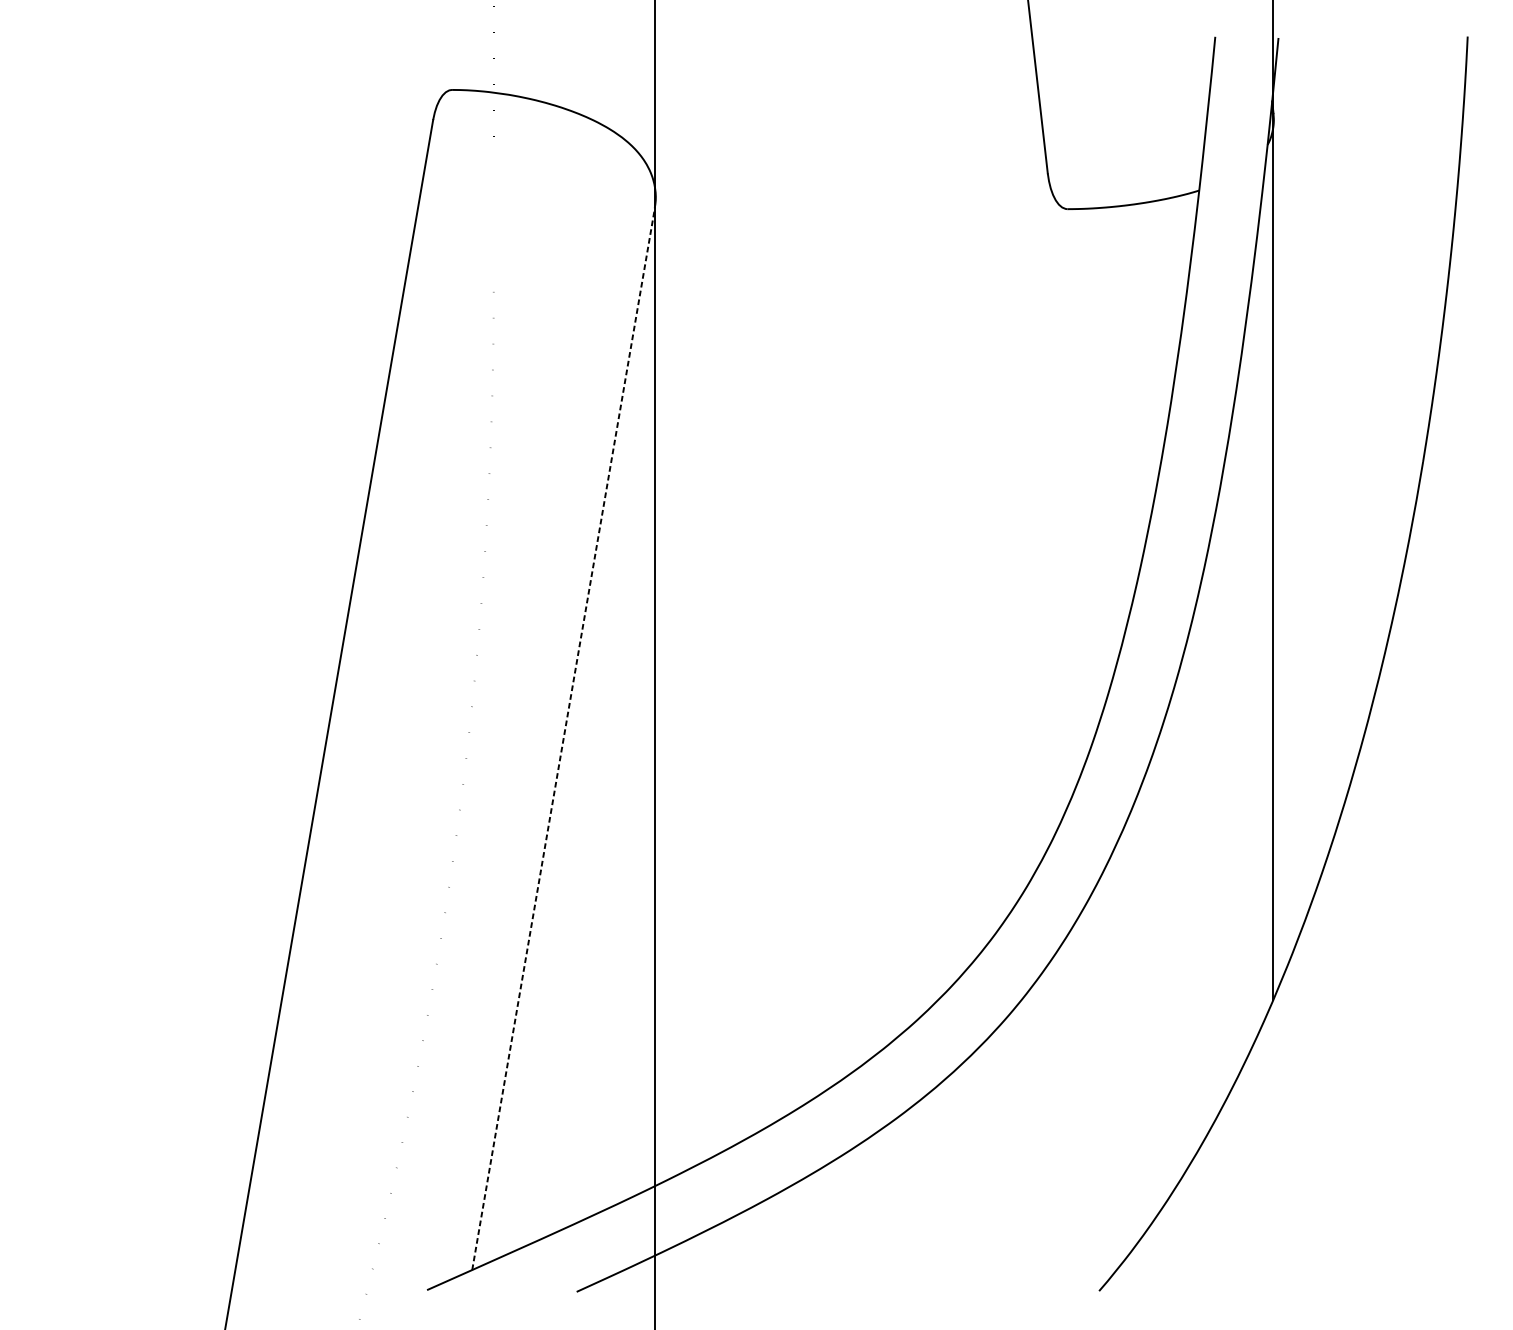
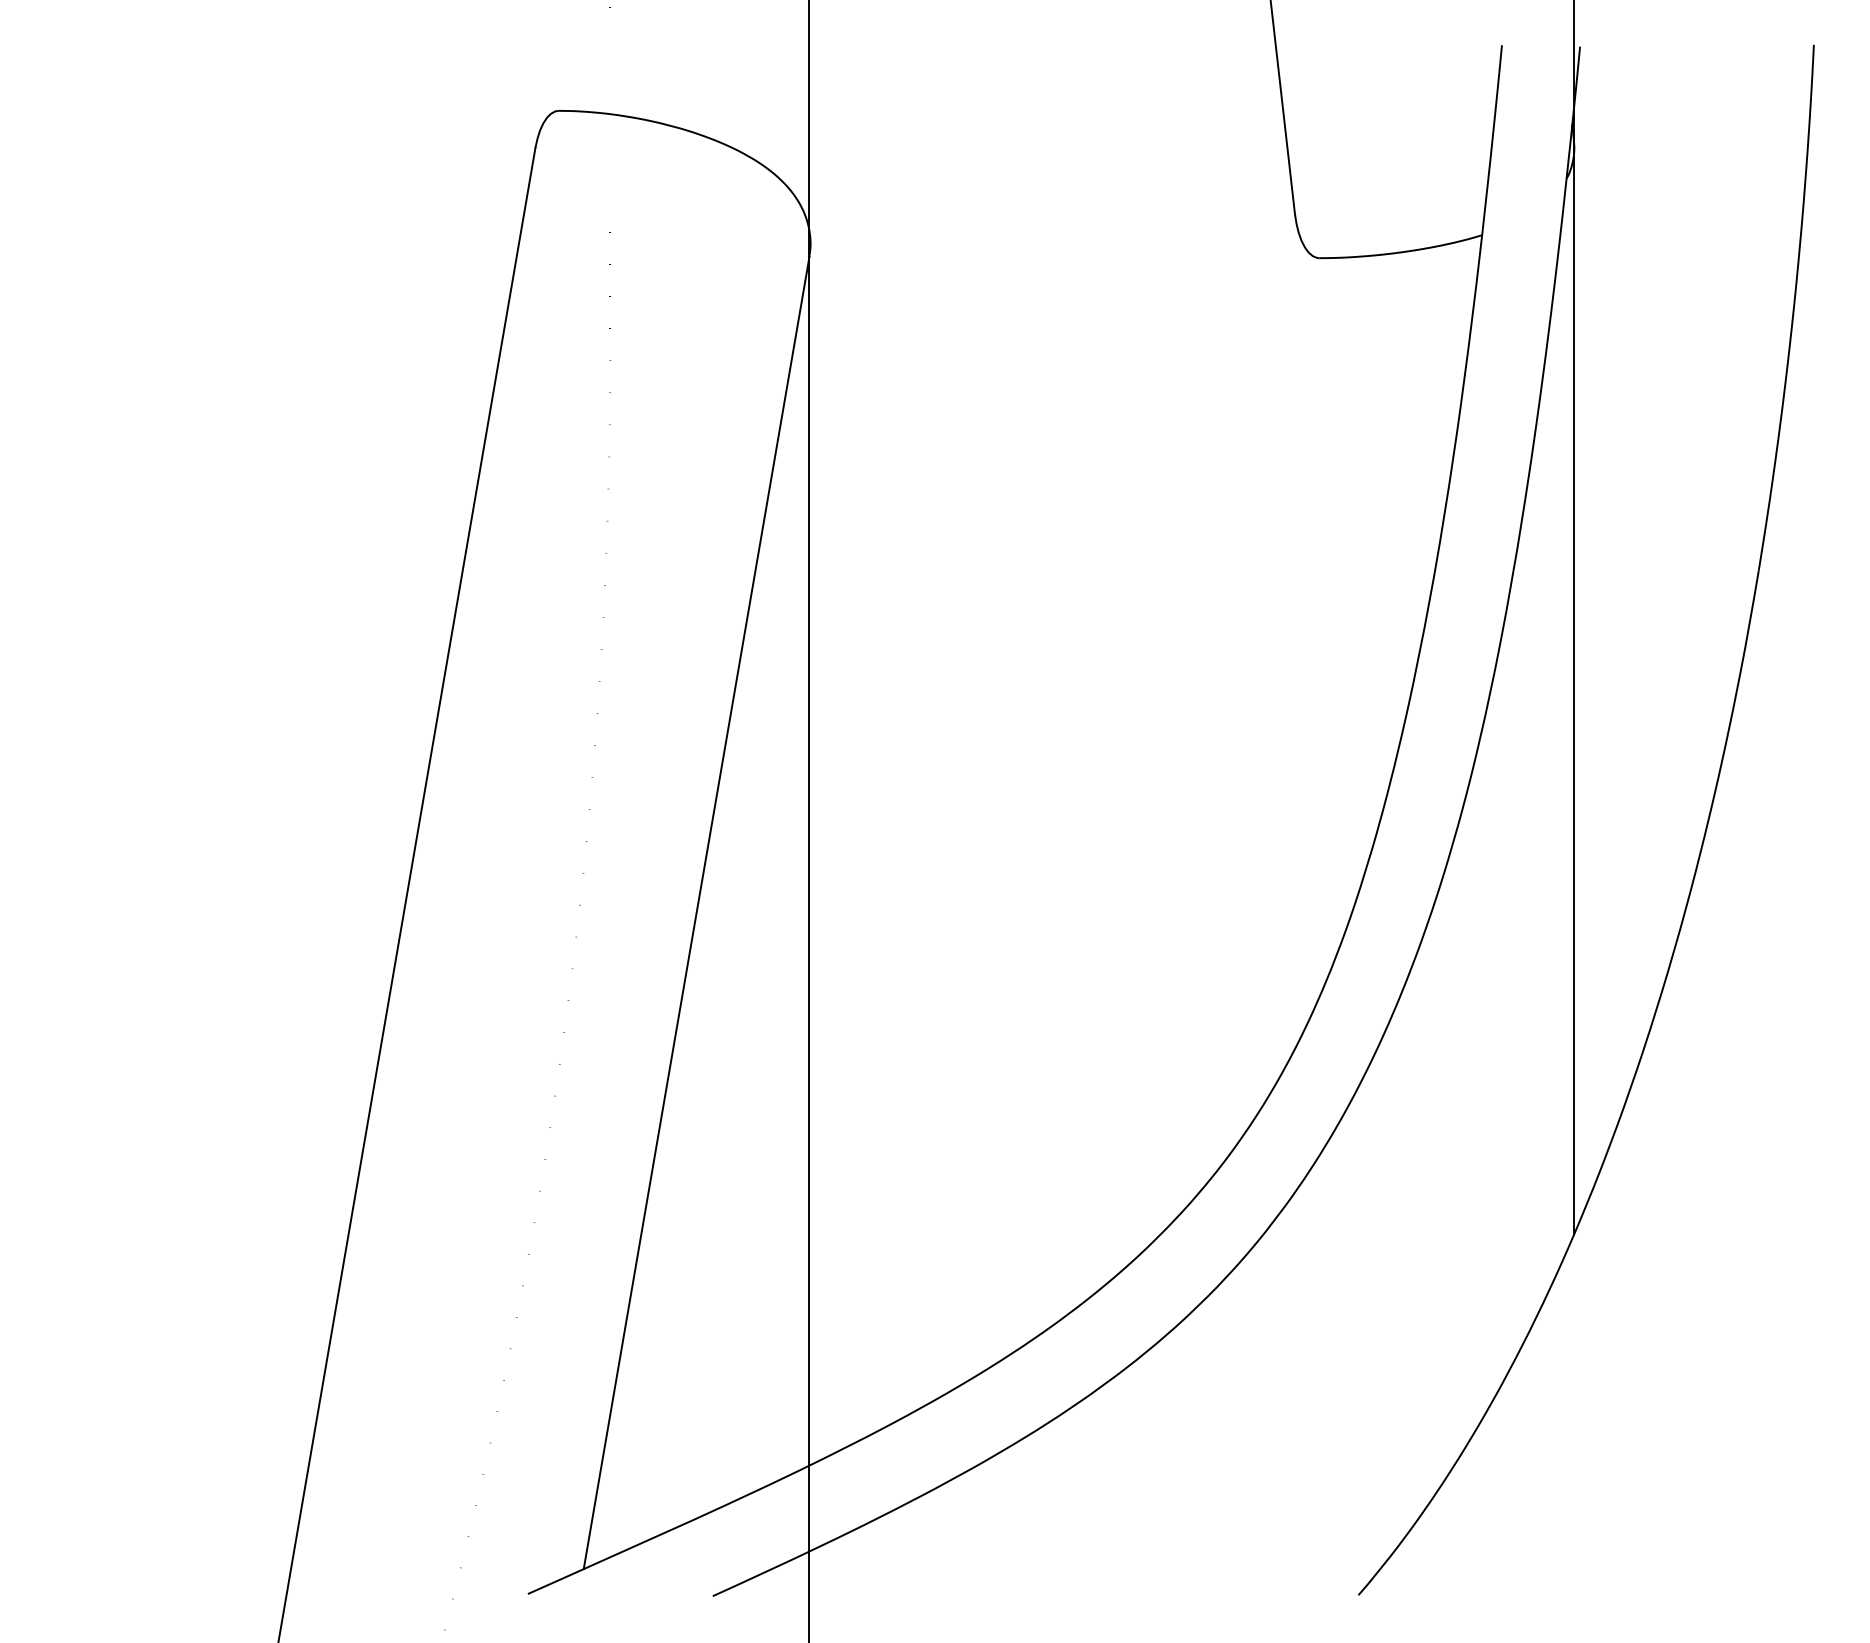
line: (563, 738) -> (696, 912), dashed -> solid

